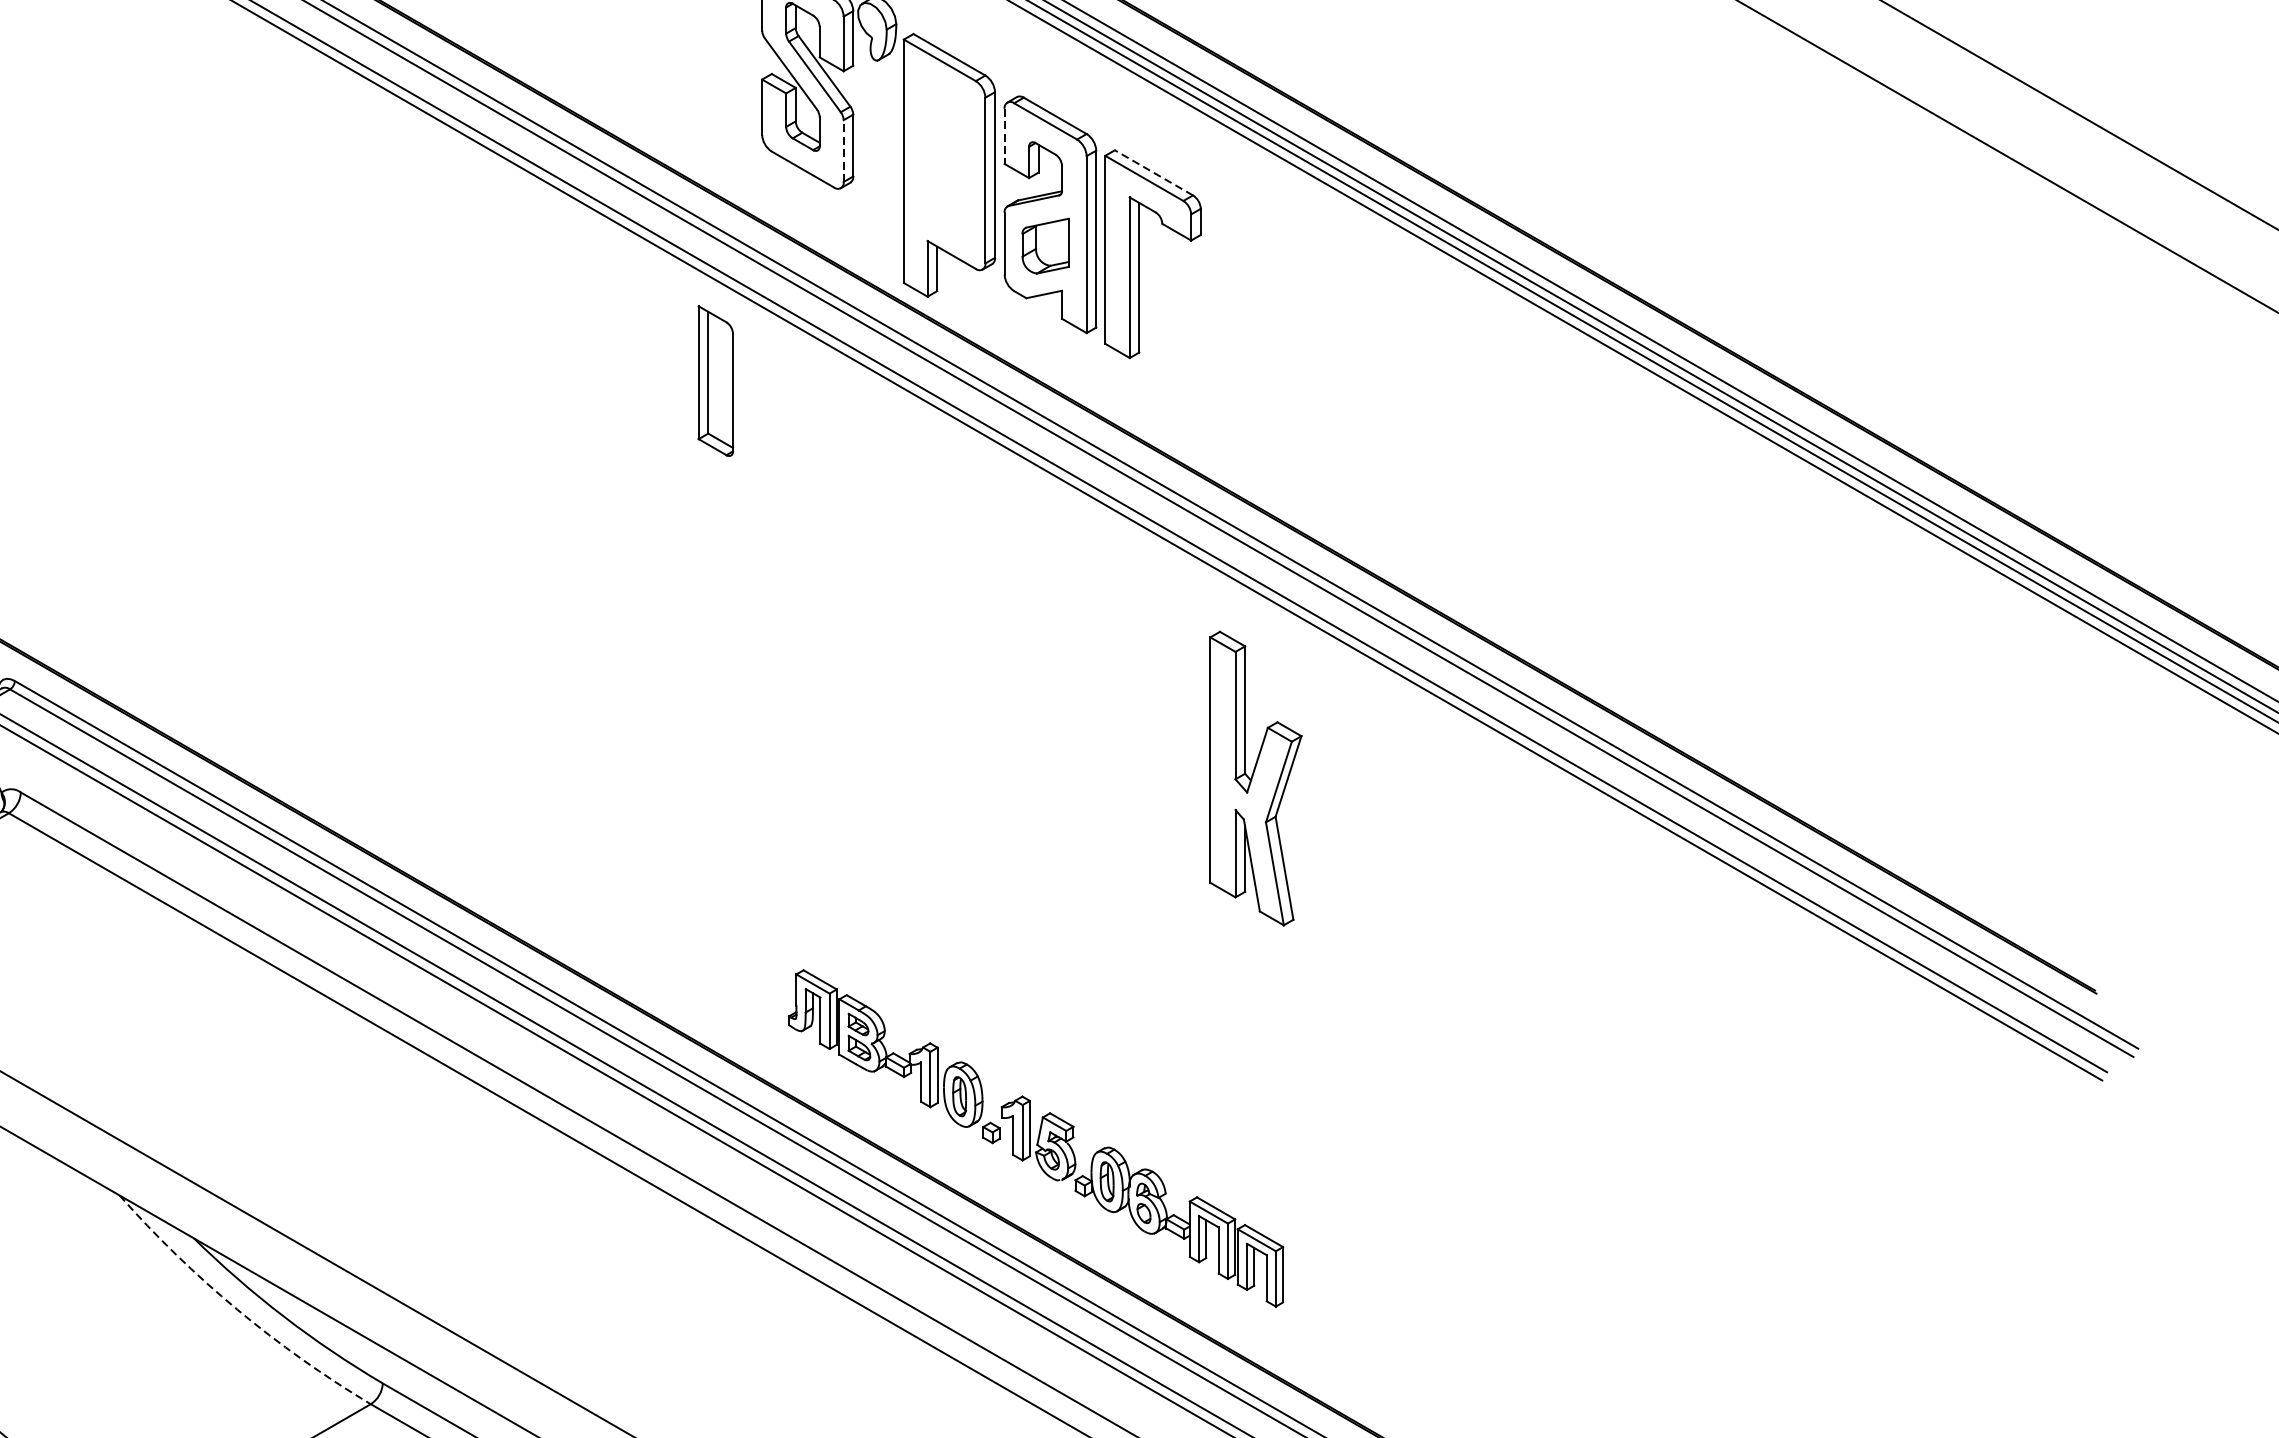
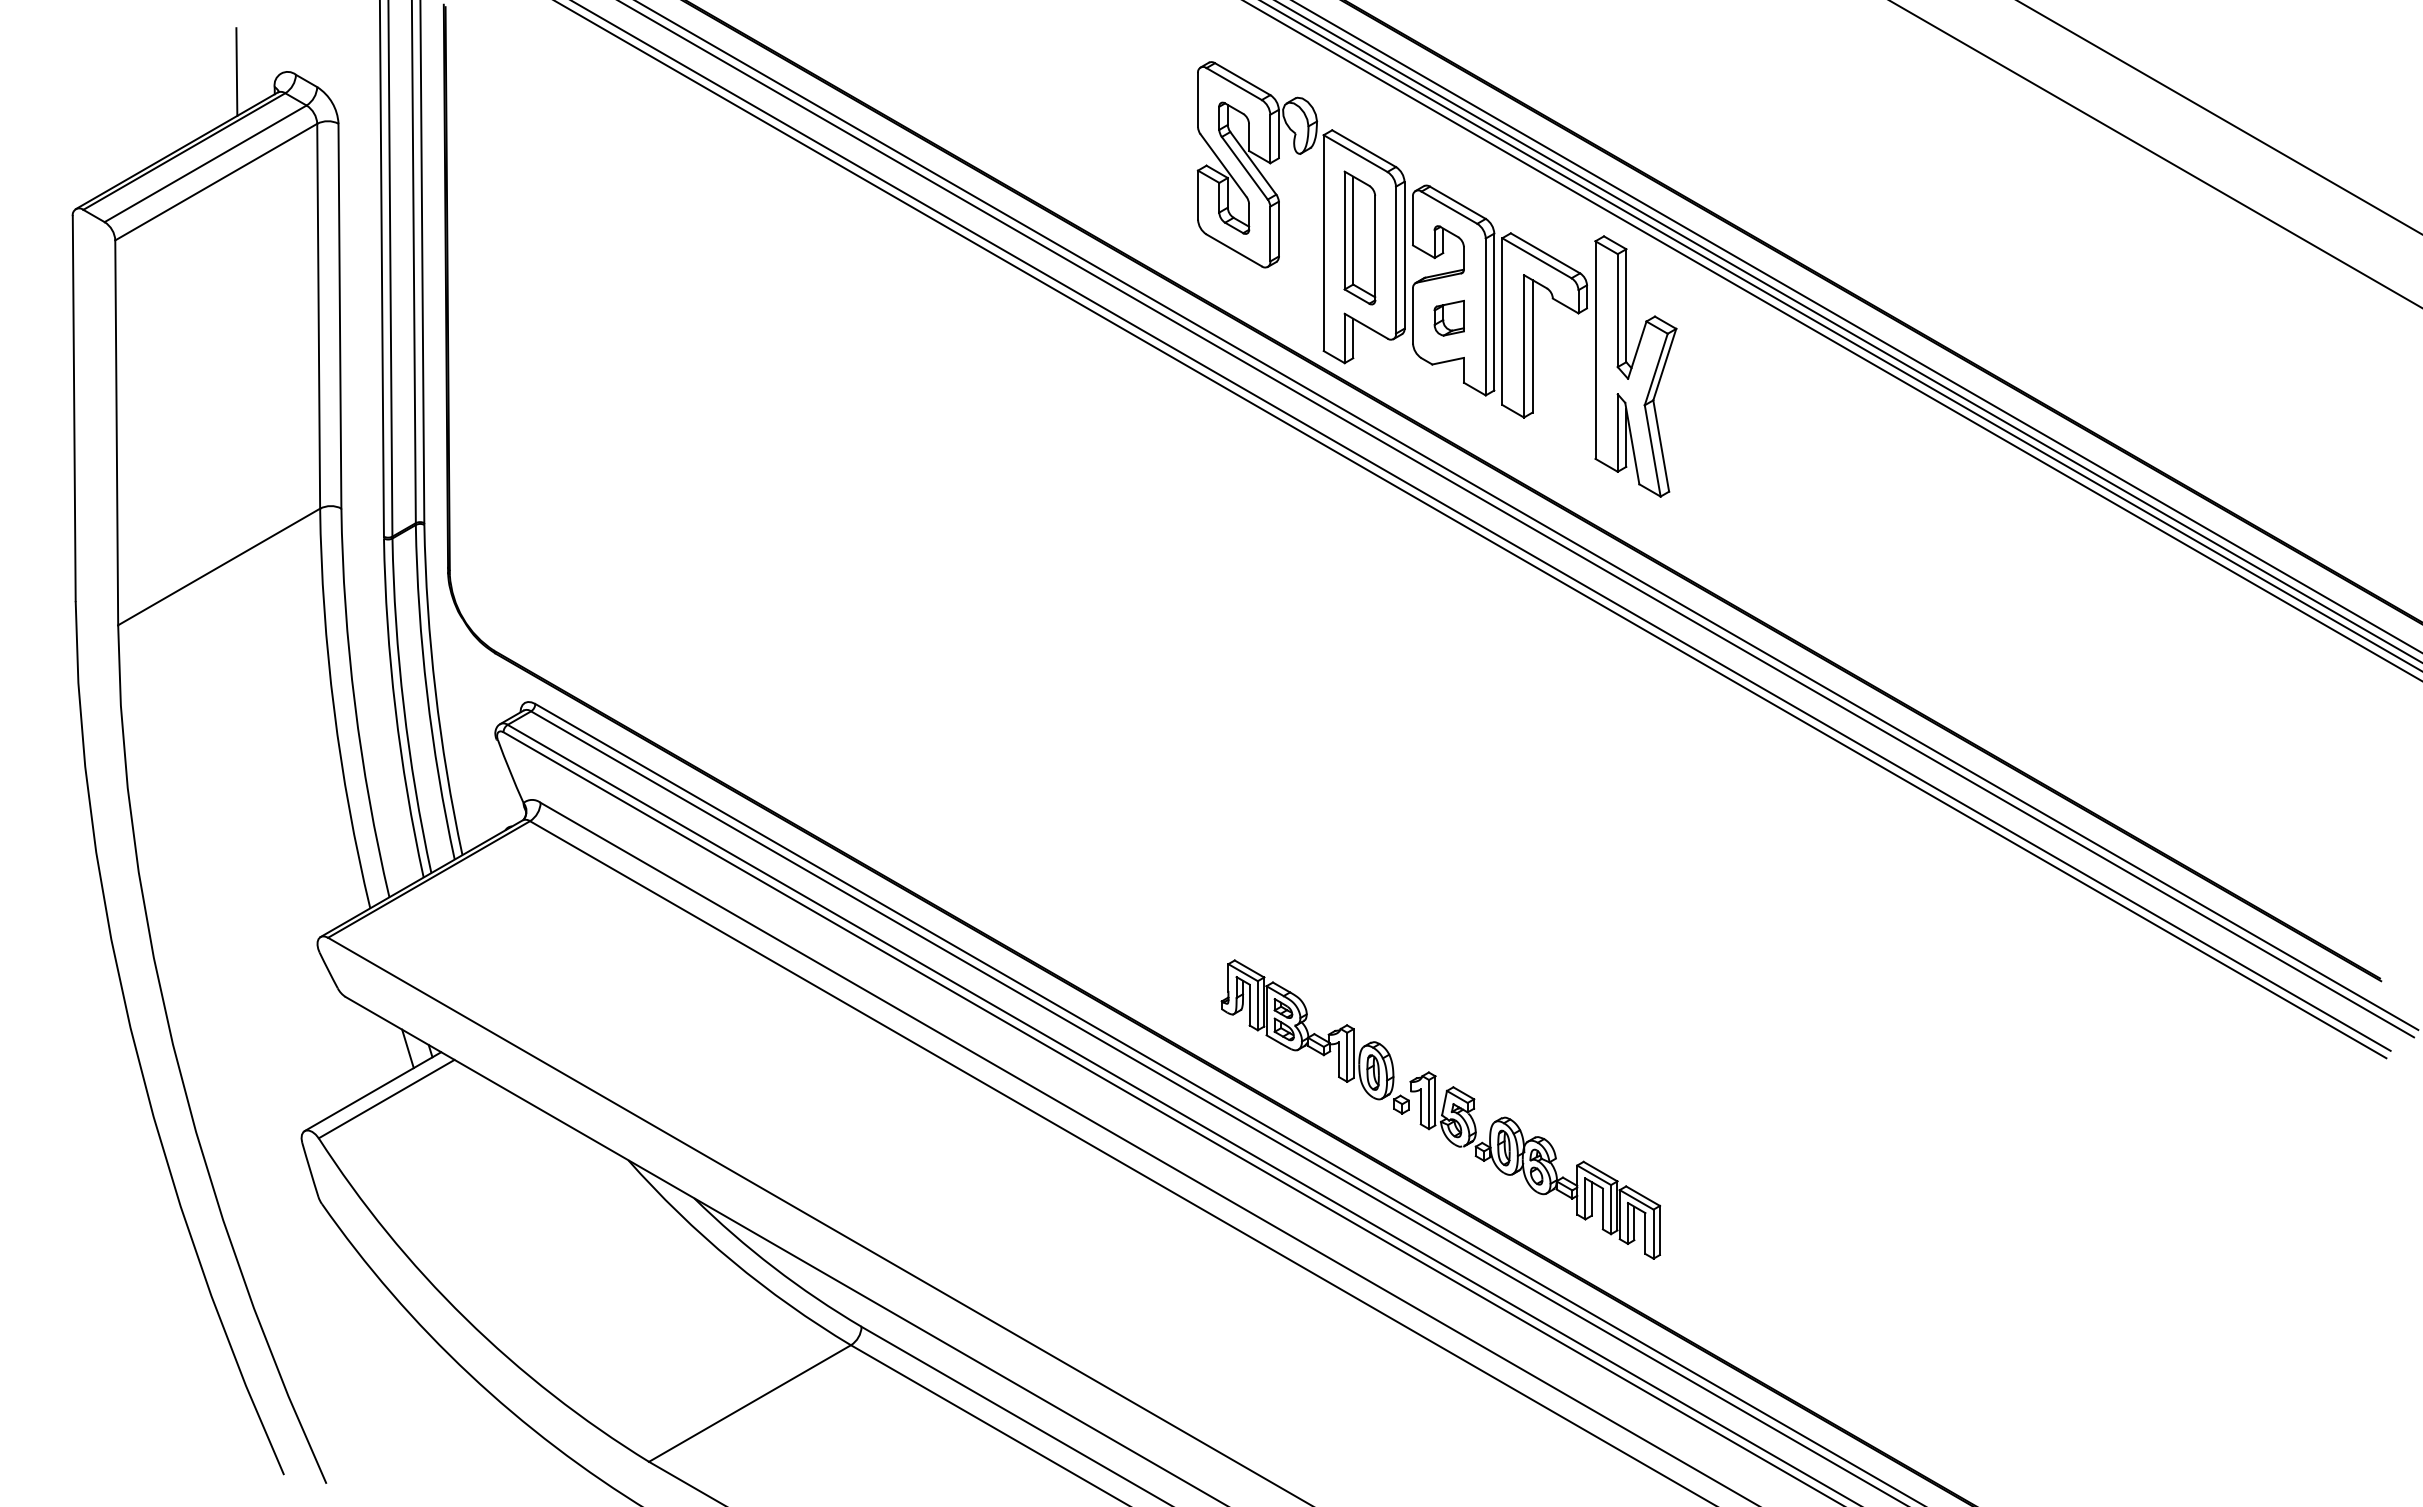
line: (1005, 136) -> (1413, 221), dashed -> solid
line: (843, 150) -> (1270, 233), dashed -> solid
line: (1154, 173) -> (1545, 253), dashed -> solid
part: (1044, 245) -> (1448, 317), size x0.71
part: (715, 380) -> (1359, 237), moved
part: (1255, 778) -> (1635, 366), moved
arc: (237, 1309) -> (732, 1261), dashed -> solid

